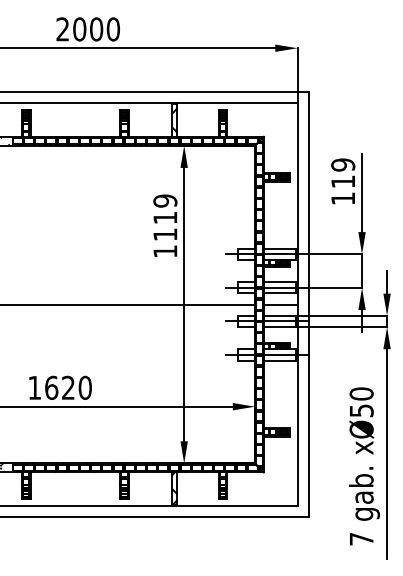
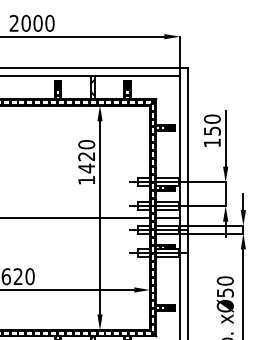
text: (343, 173) -> (212, 125), 119 -> 150
text: (165, 217) -> (86, 156), 1119 -> 1420

